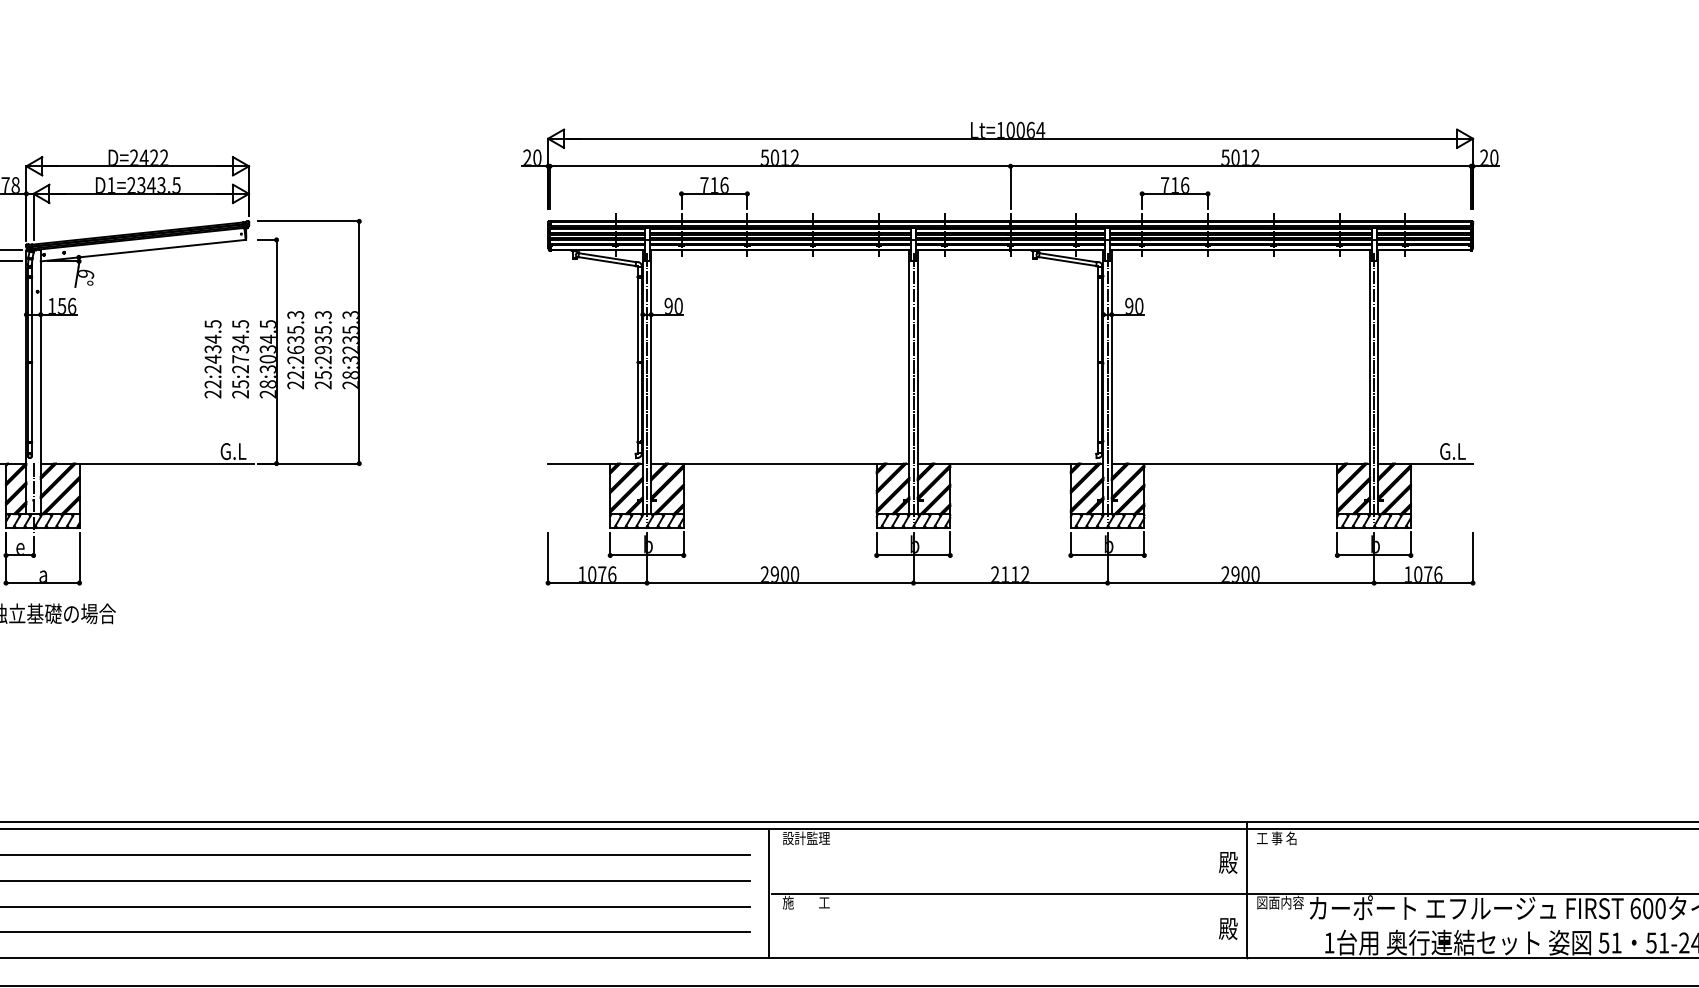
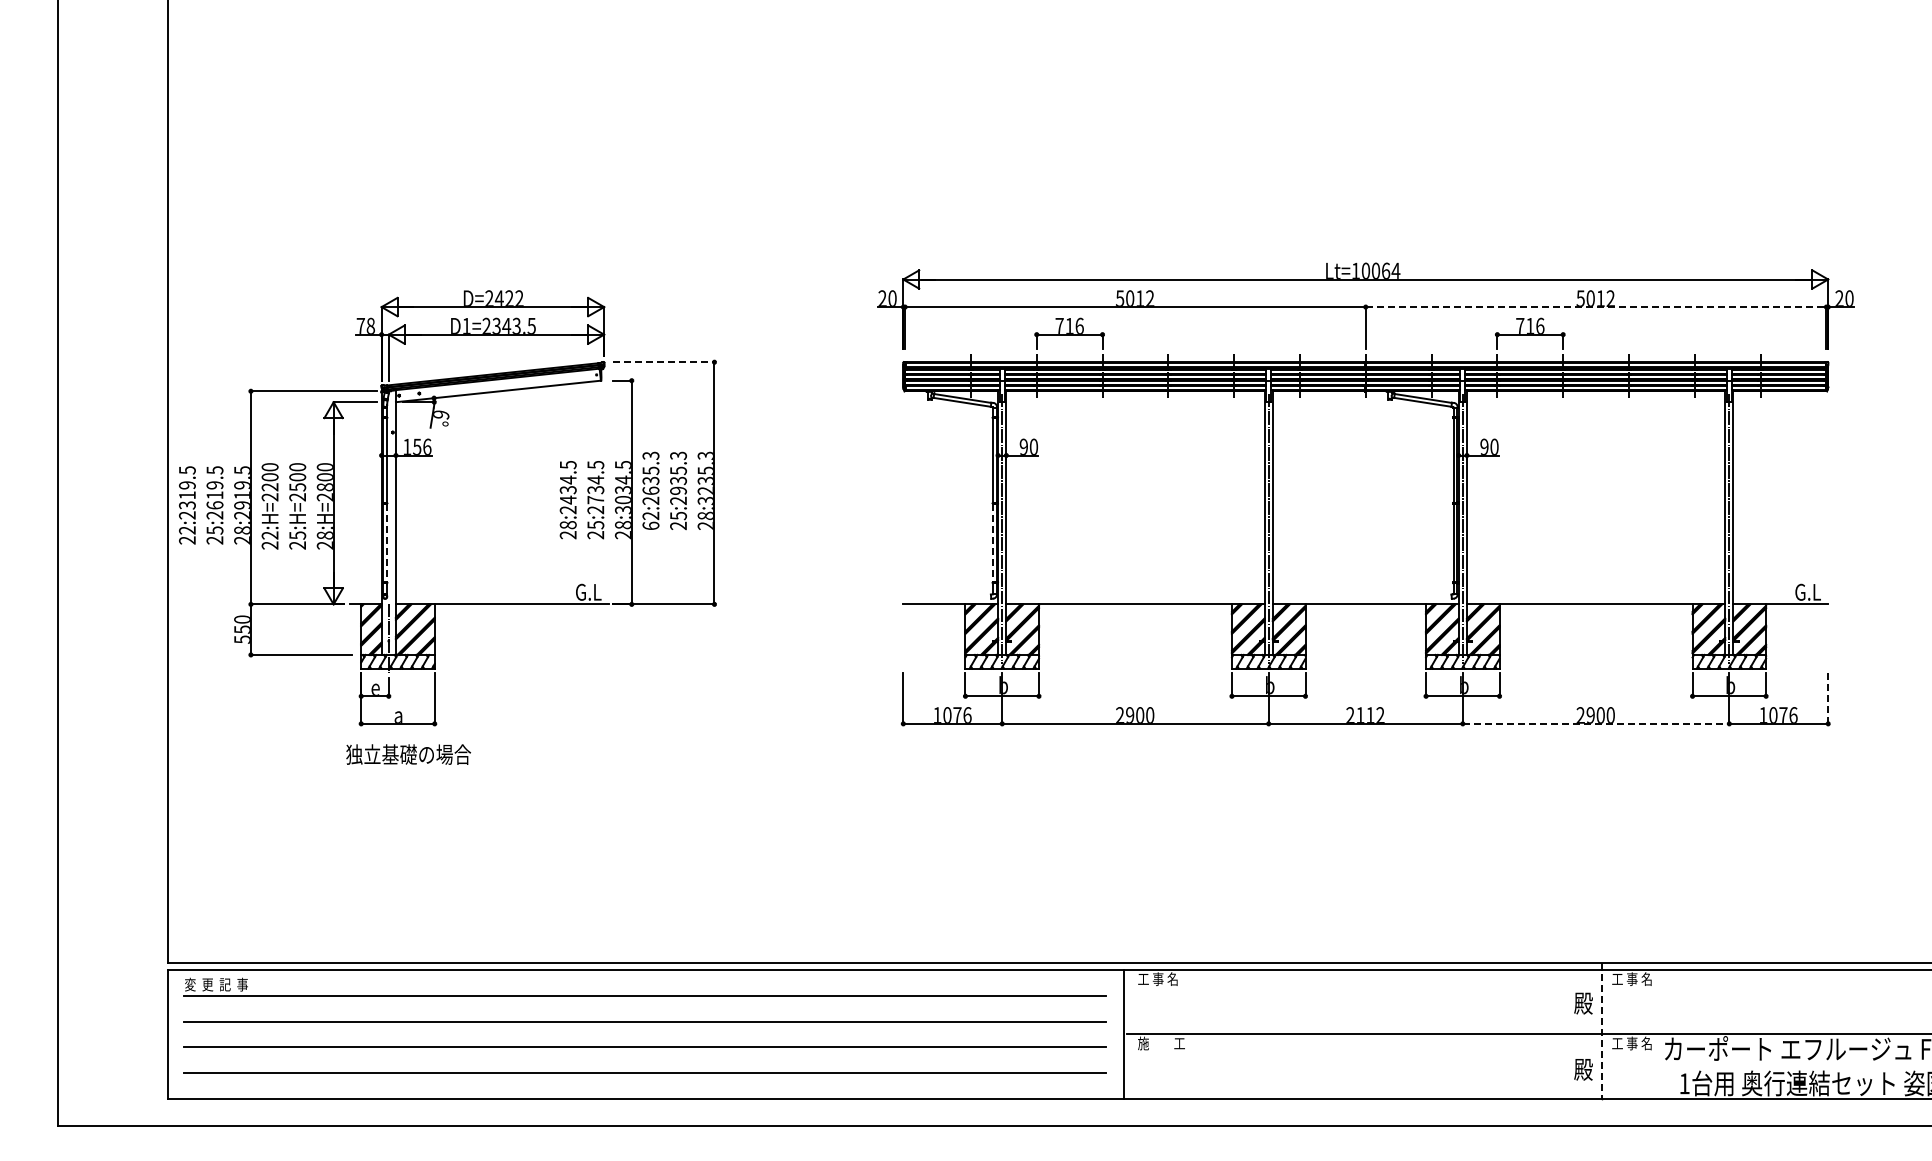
line: (1241, 166) -> (1596, 307), solid -> dashed
line: (308, 221) -> (663, 362), solid -> dashed
text: (212, 384) -> (567, 525), 22:2434.5 -> 28:2434.5
text: (295, 384) -> (650, 525), 22:2635.3 -> 62:2635.3
line: (32, 402) -> (387, 543), solid -> dashed
line: (637, 402) -> (992, 543), solid -> dashed
line: (1473, 558) -> (1828, 699), solid -> dashed
line: (1241, 582) -> (1596, 723), solid -> dashed
text: (806, 837) -> (1161, 978), 設計監理 -> 工 事 名
line: (1246, 890) -> (1601, 1031), solid -> dashed
text: (1280, 902) -> (1635, 1043), 図面内容 -> 工 事 名

